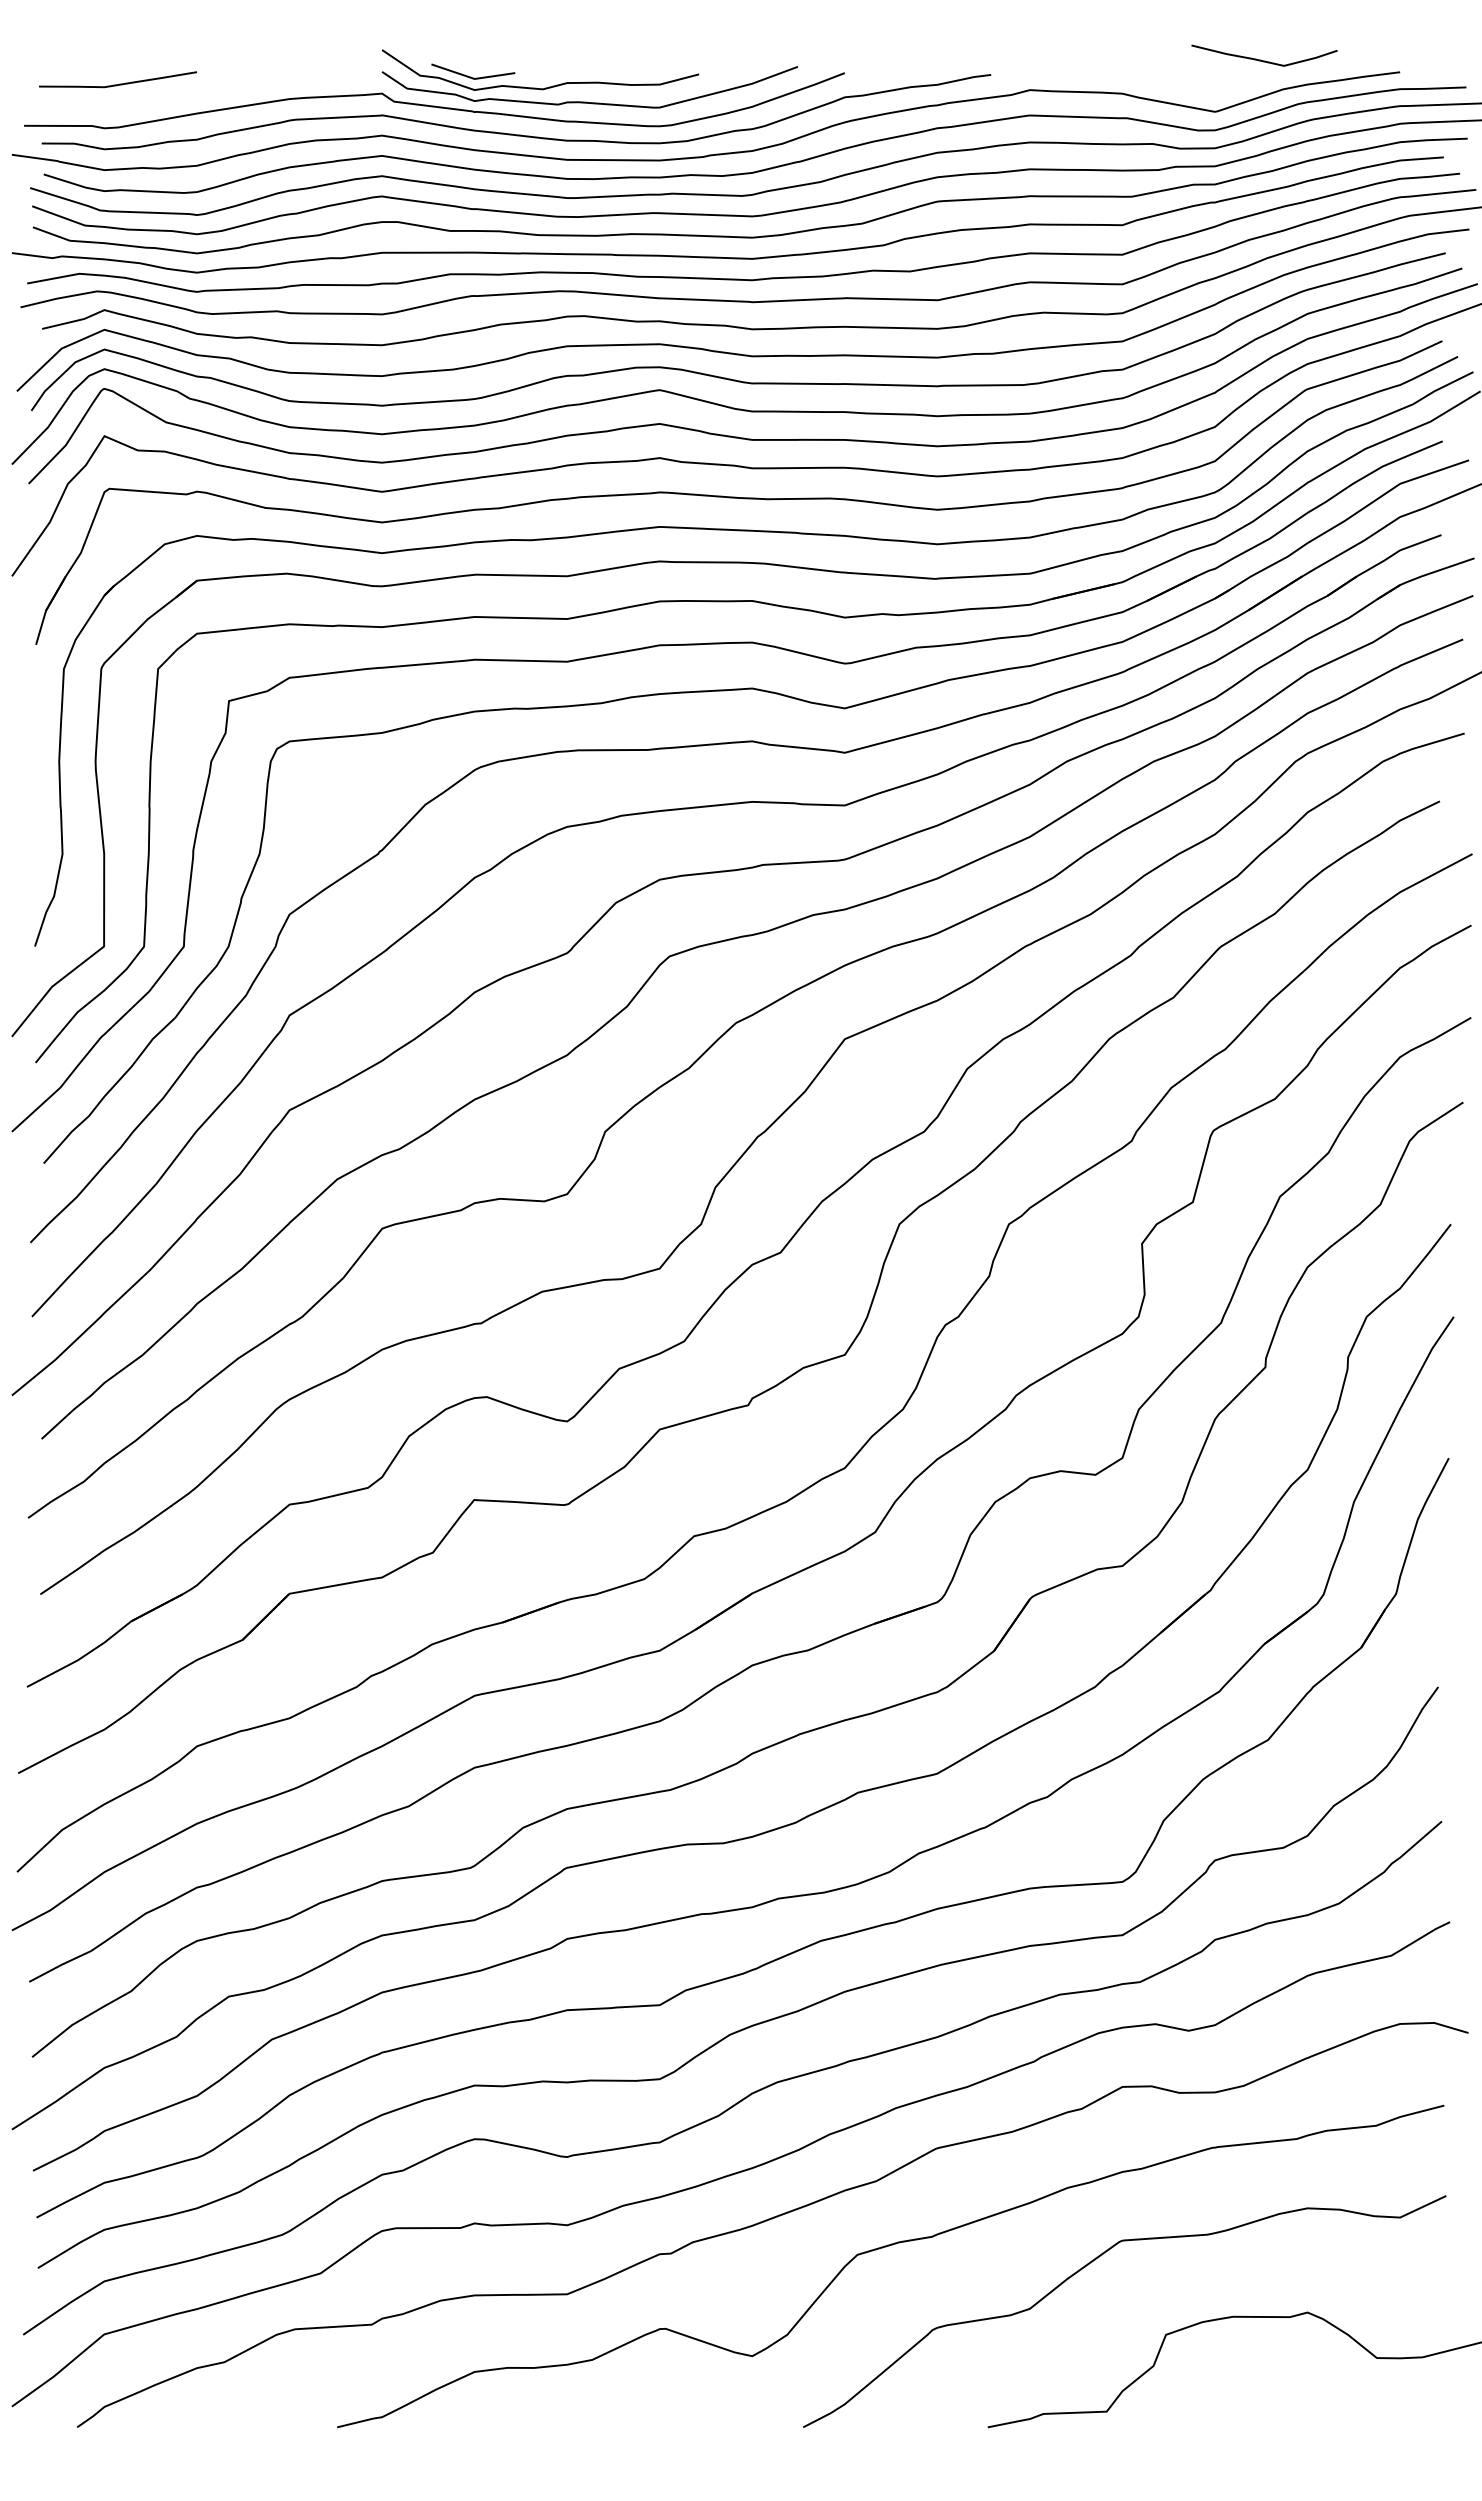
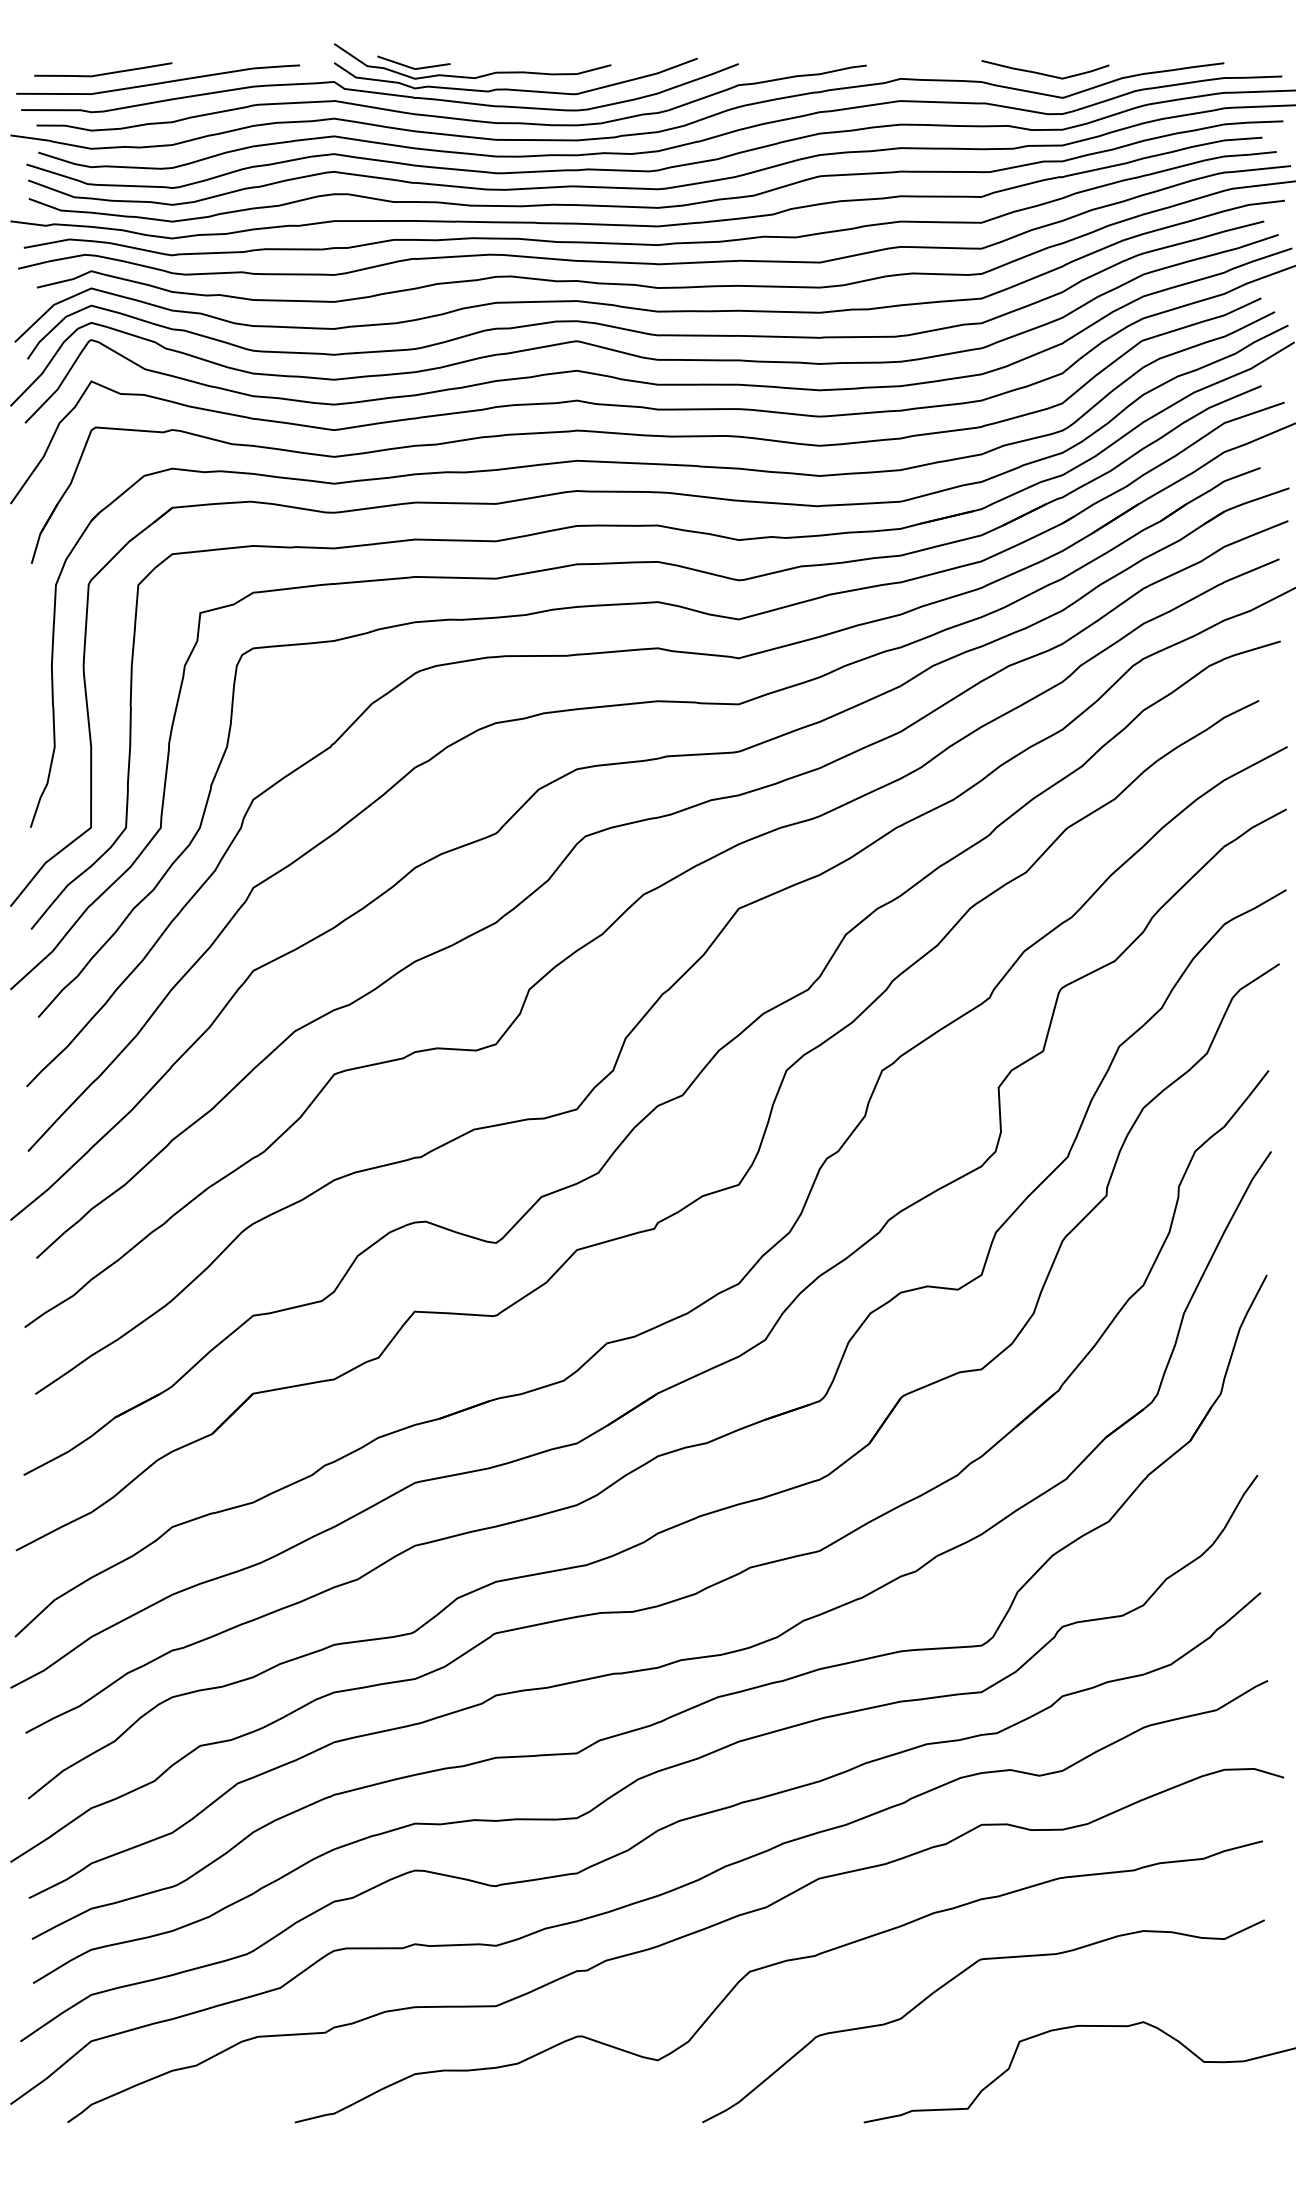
curve: (1264, 60) -> (1045, 73), moved
curve: (180, 94) -> (157, 82), added

